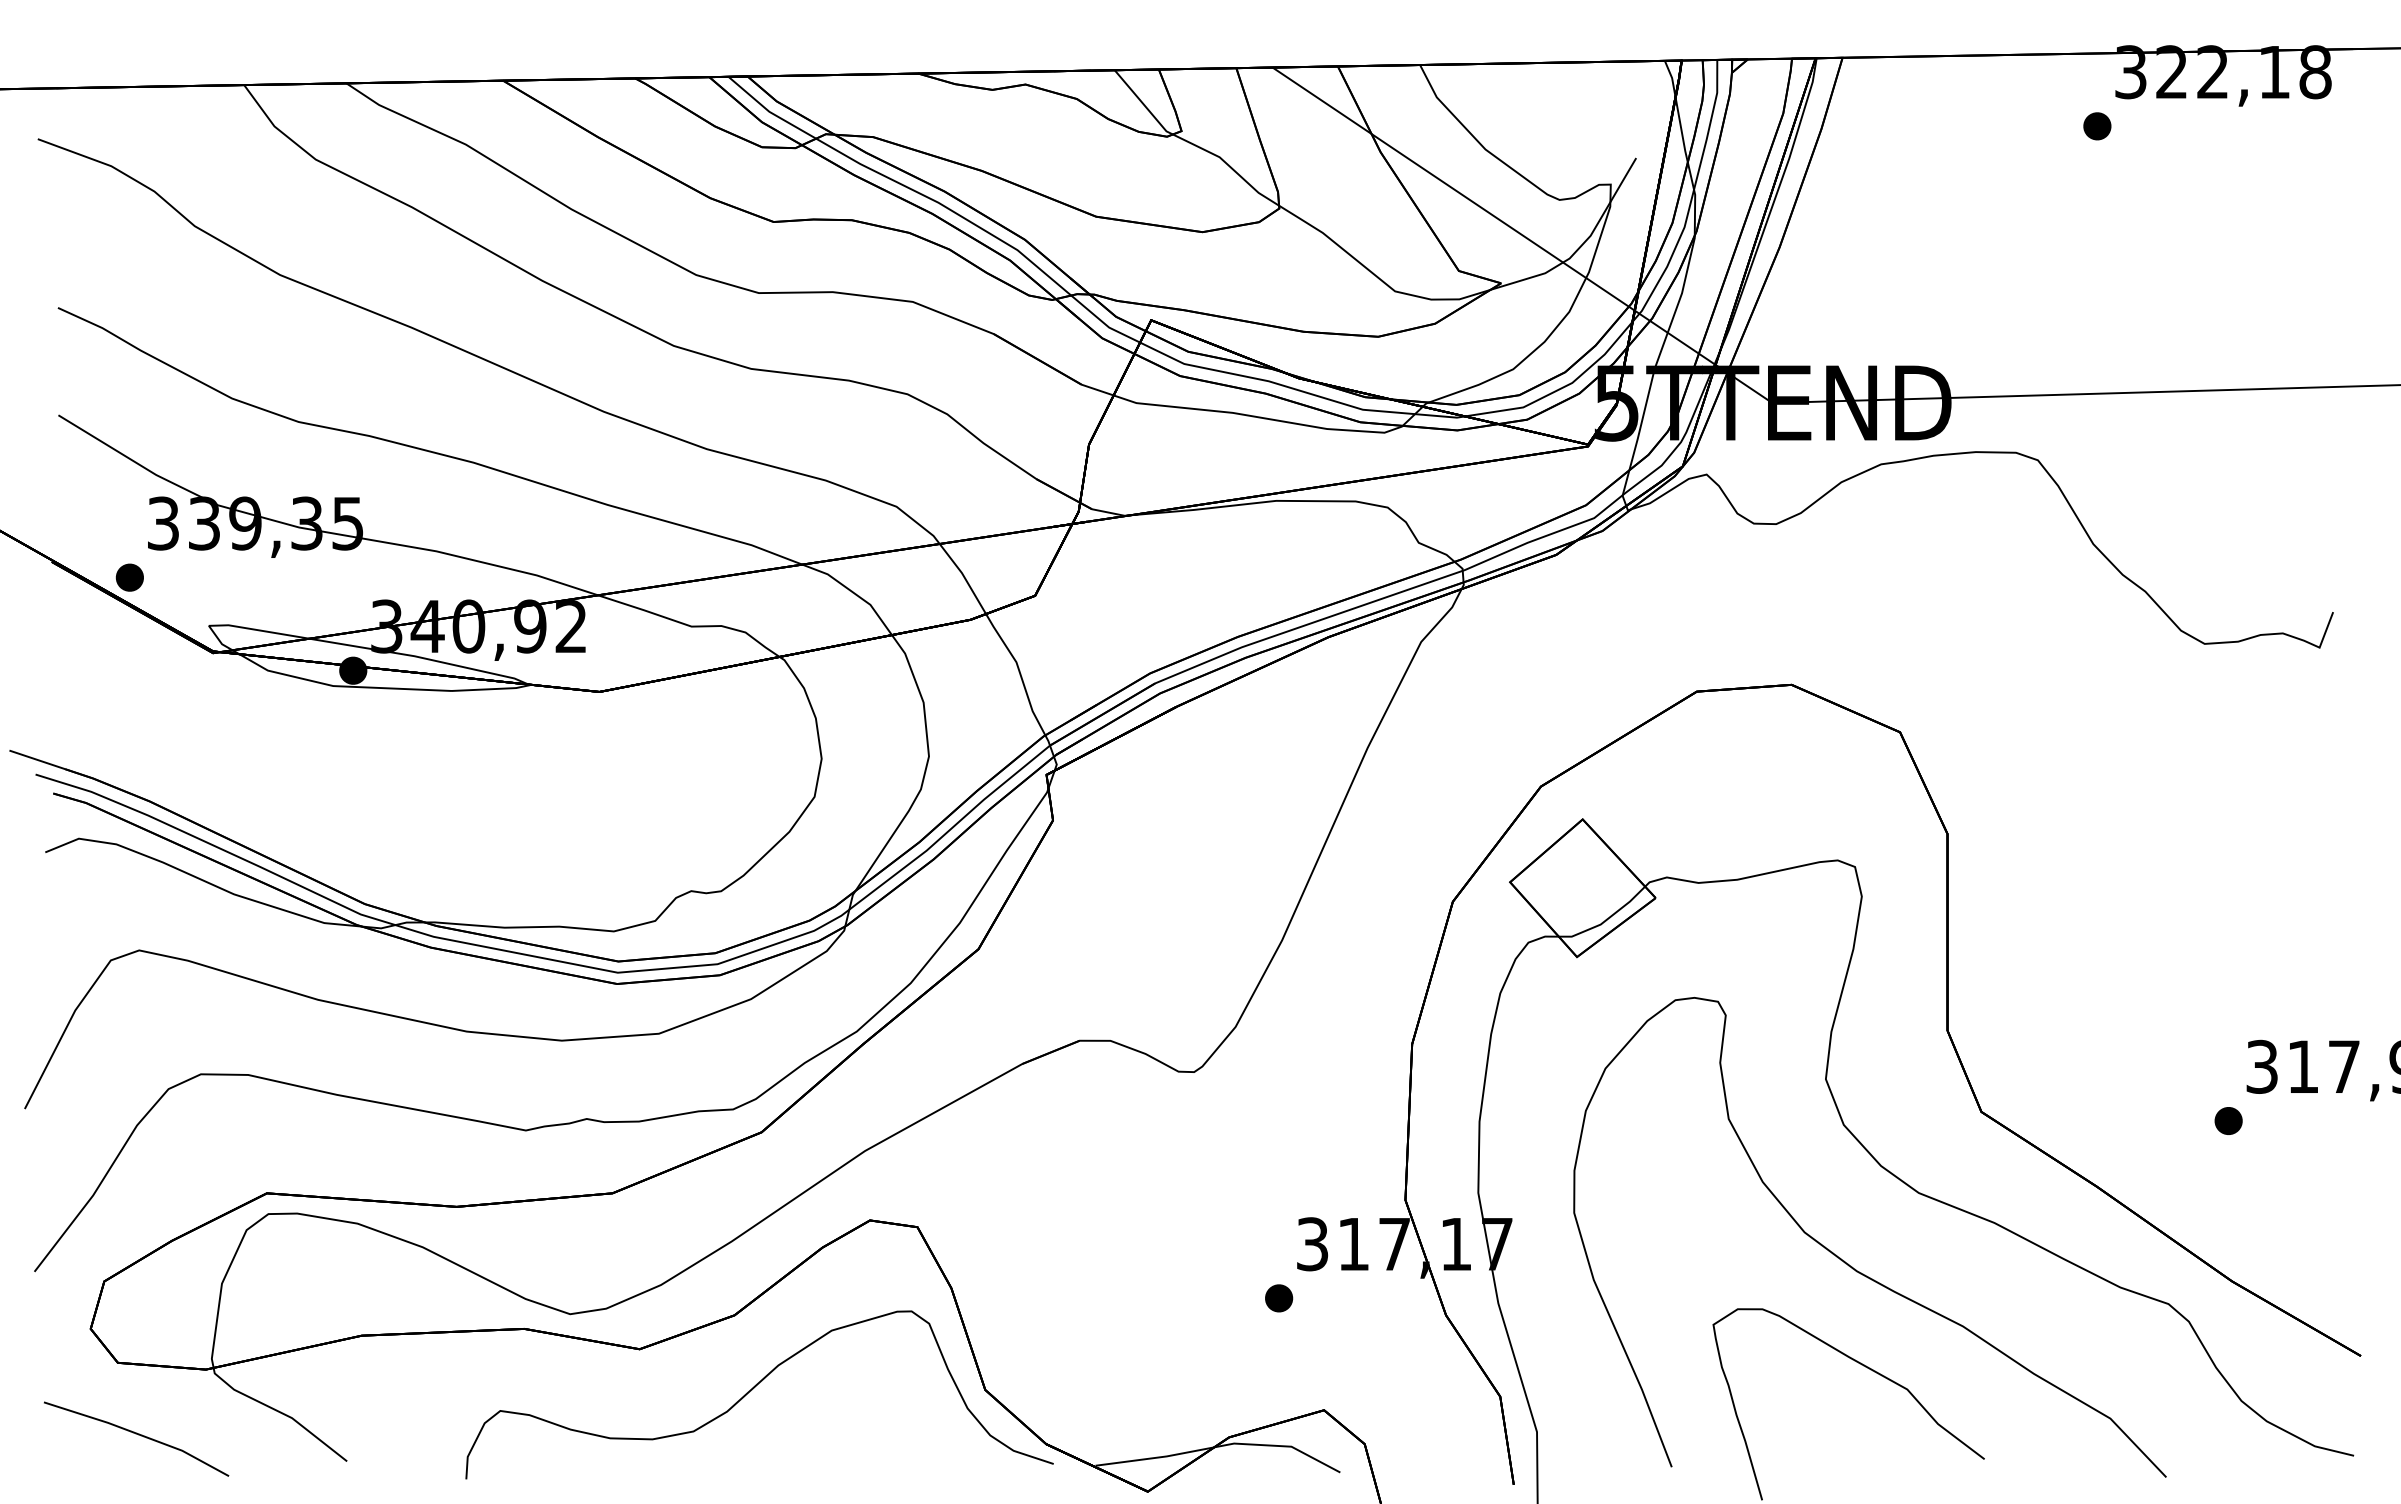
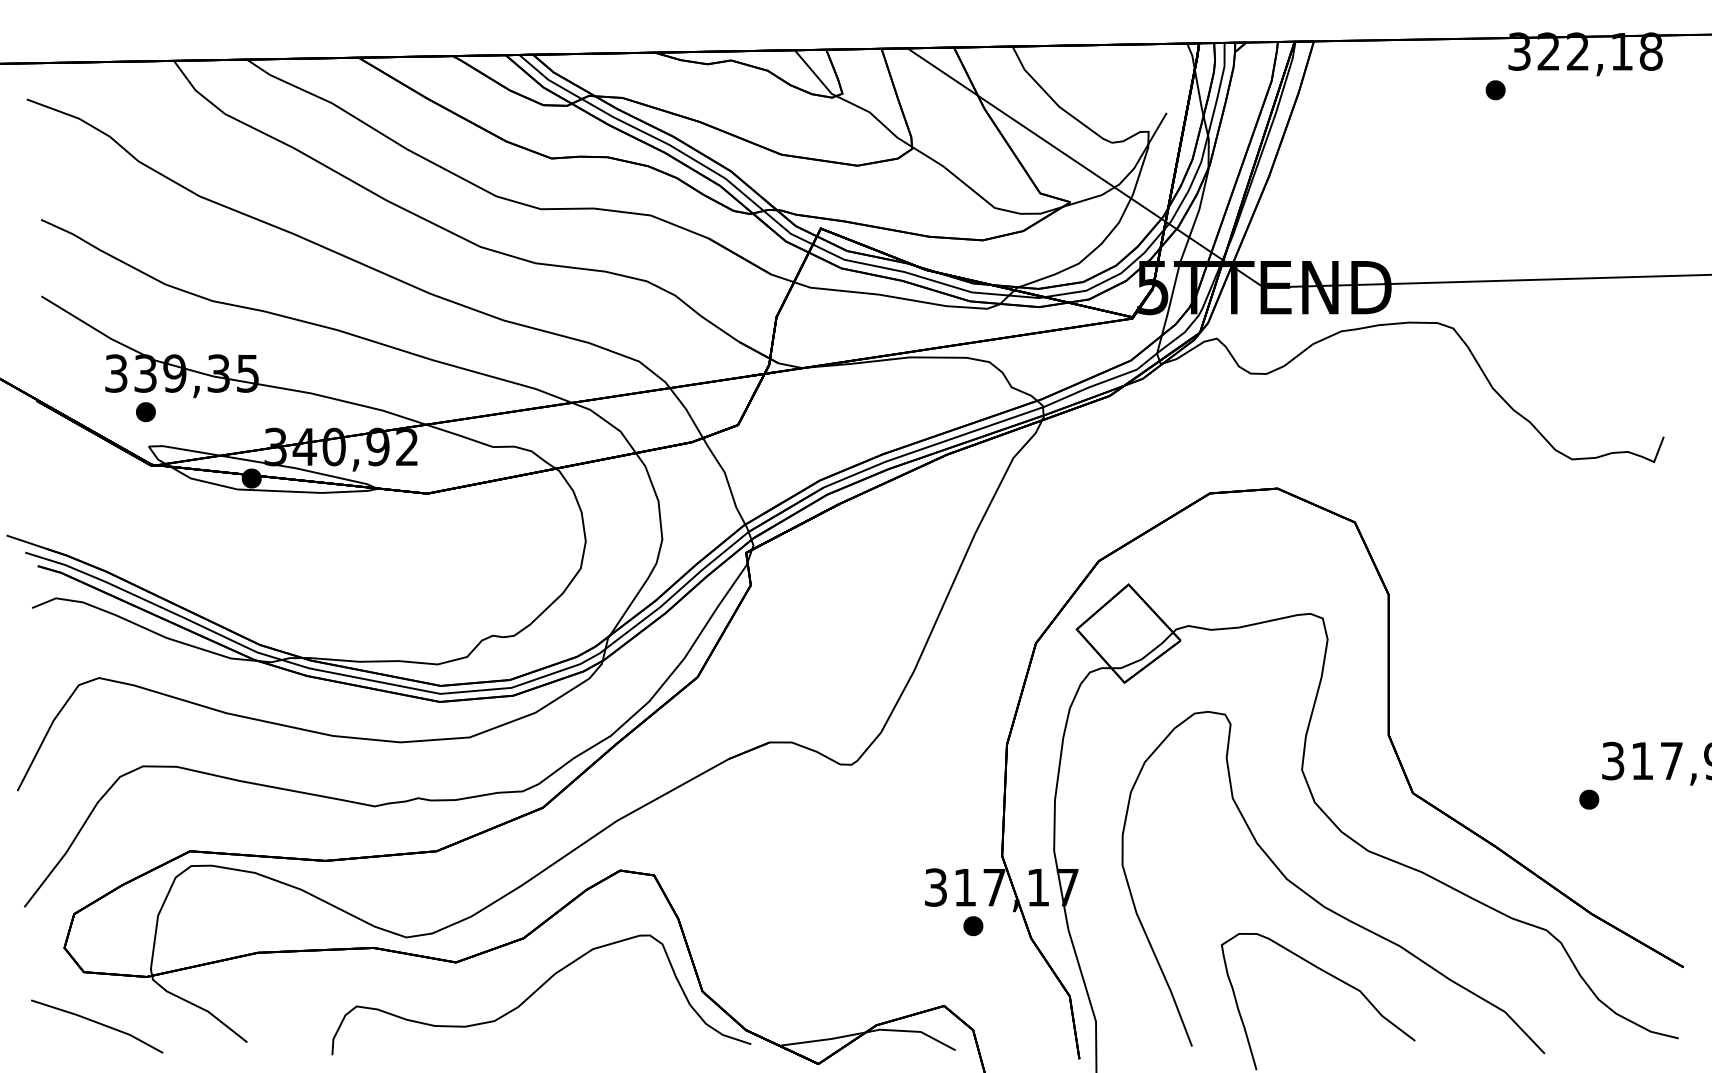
part: (129, 577) -> (145, 412), moved
part: (1279, 1298) -> (973, 926), moved

